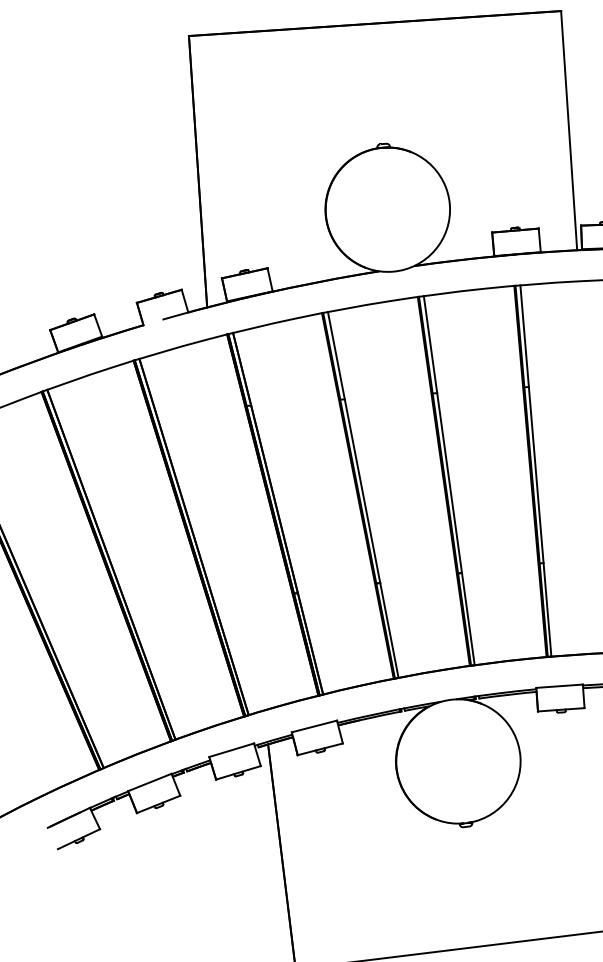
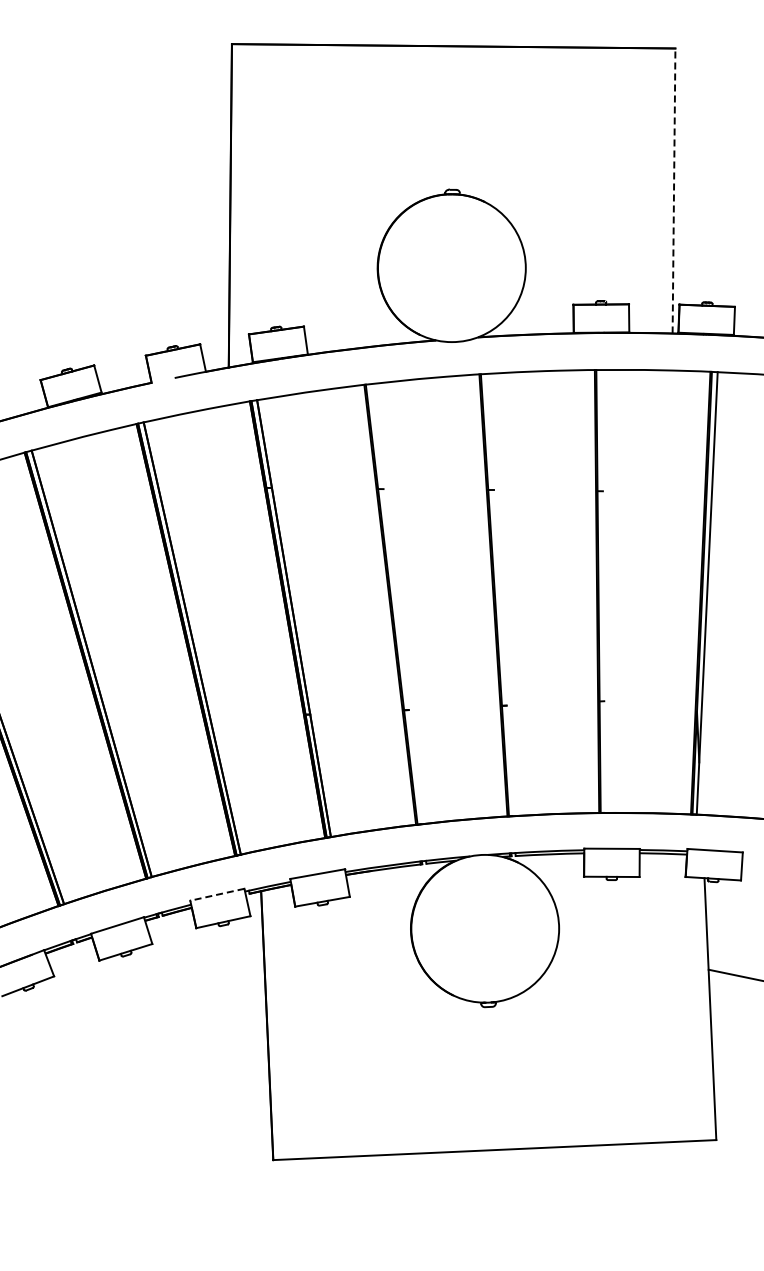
line: (569, 130) -> (674, 190), solid -> dashed
line: (535, 470) -> (603, 590), removed
line: (448, 480) -> (499, 594), removed
line: (363, 494) -> (396, 603), removed
line: (231, 750) -> (217, 894), solid -> dashed

